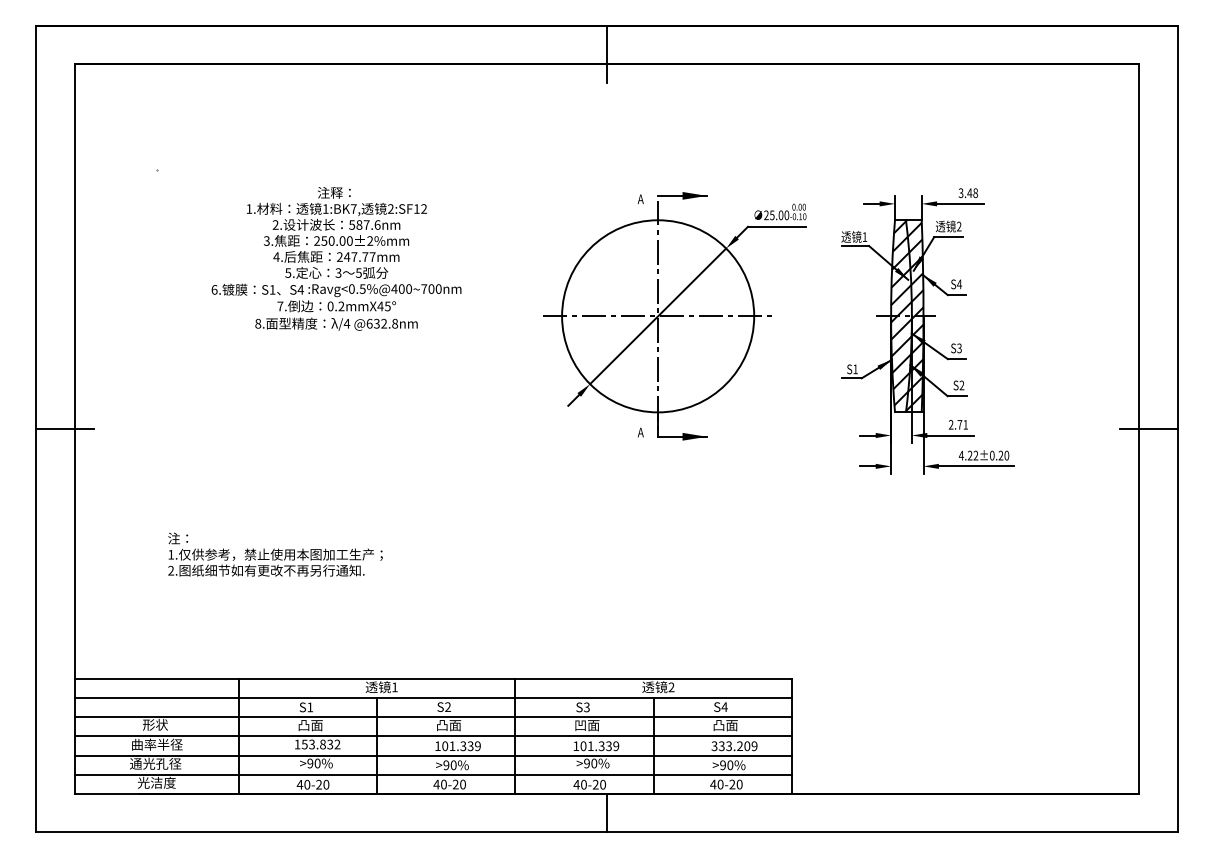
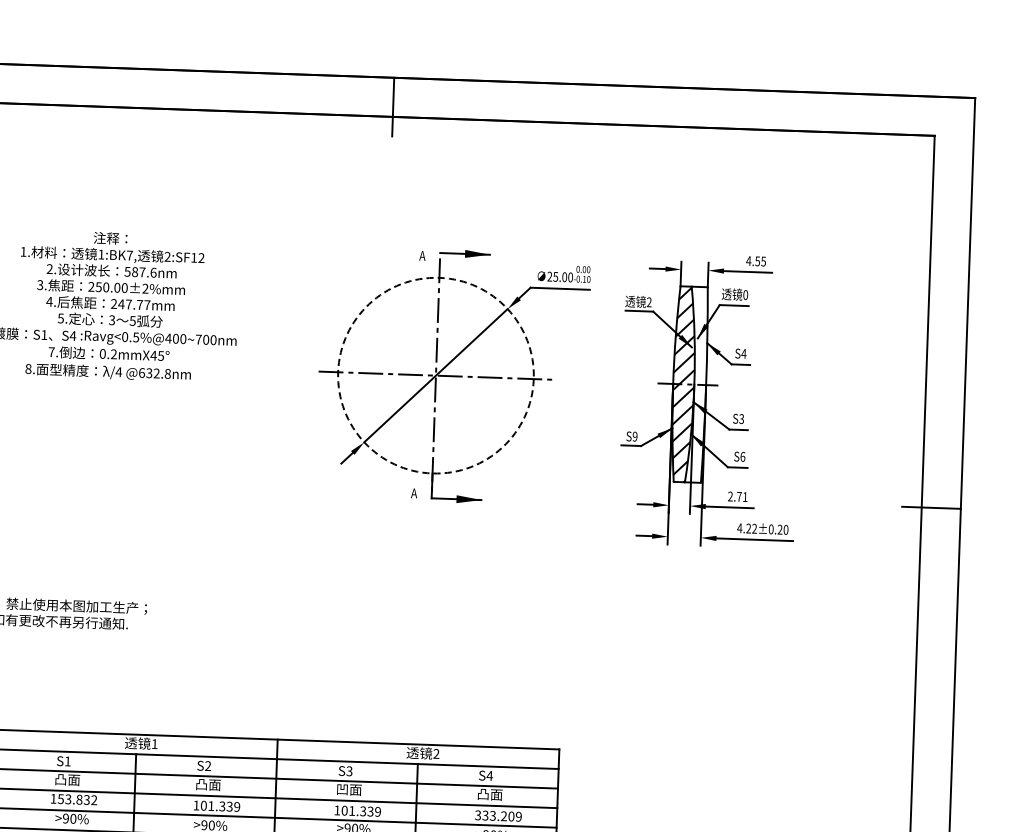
text: (967, 193) -> (755, 261), 3.48 -> 4.55
text: (958, 226) -> (744, 294), 2 -> 0
text: (864, 236) -> (648, 301), 1 -> 2
hatch: (914, 315) -> (697, 383), removed
circle: (658, 316) -> (436, 375), solid -> dashed
text: (855, 369) -> (635, 436), S1 -> S9
text: (961, 385) -> (742, 456), S2 -> S6

